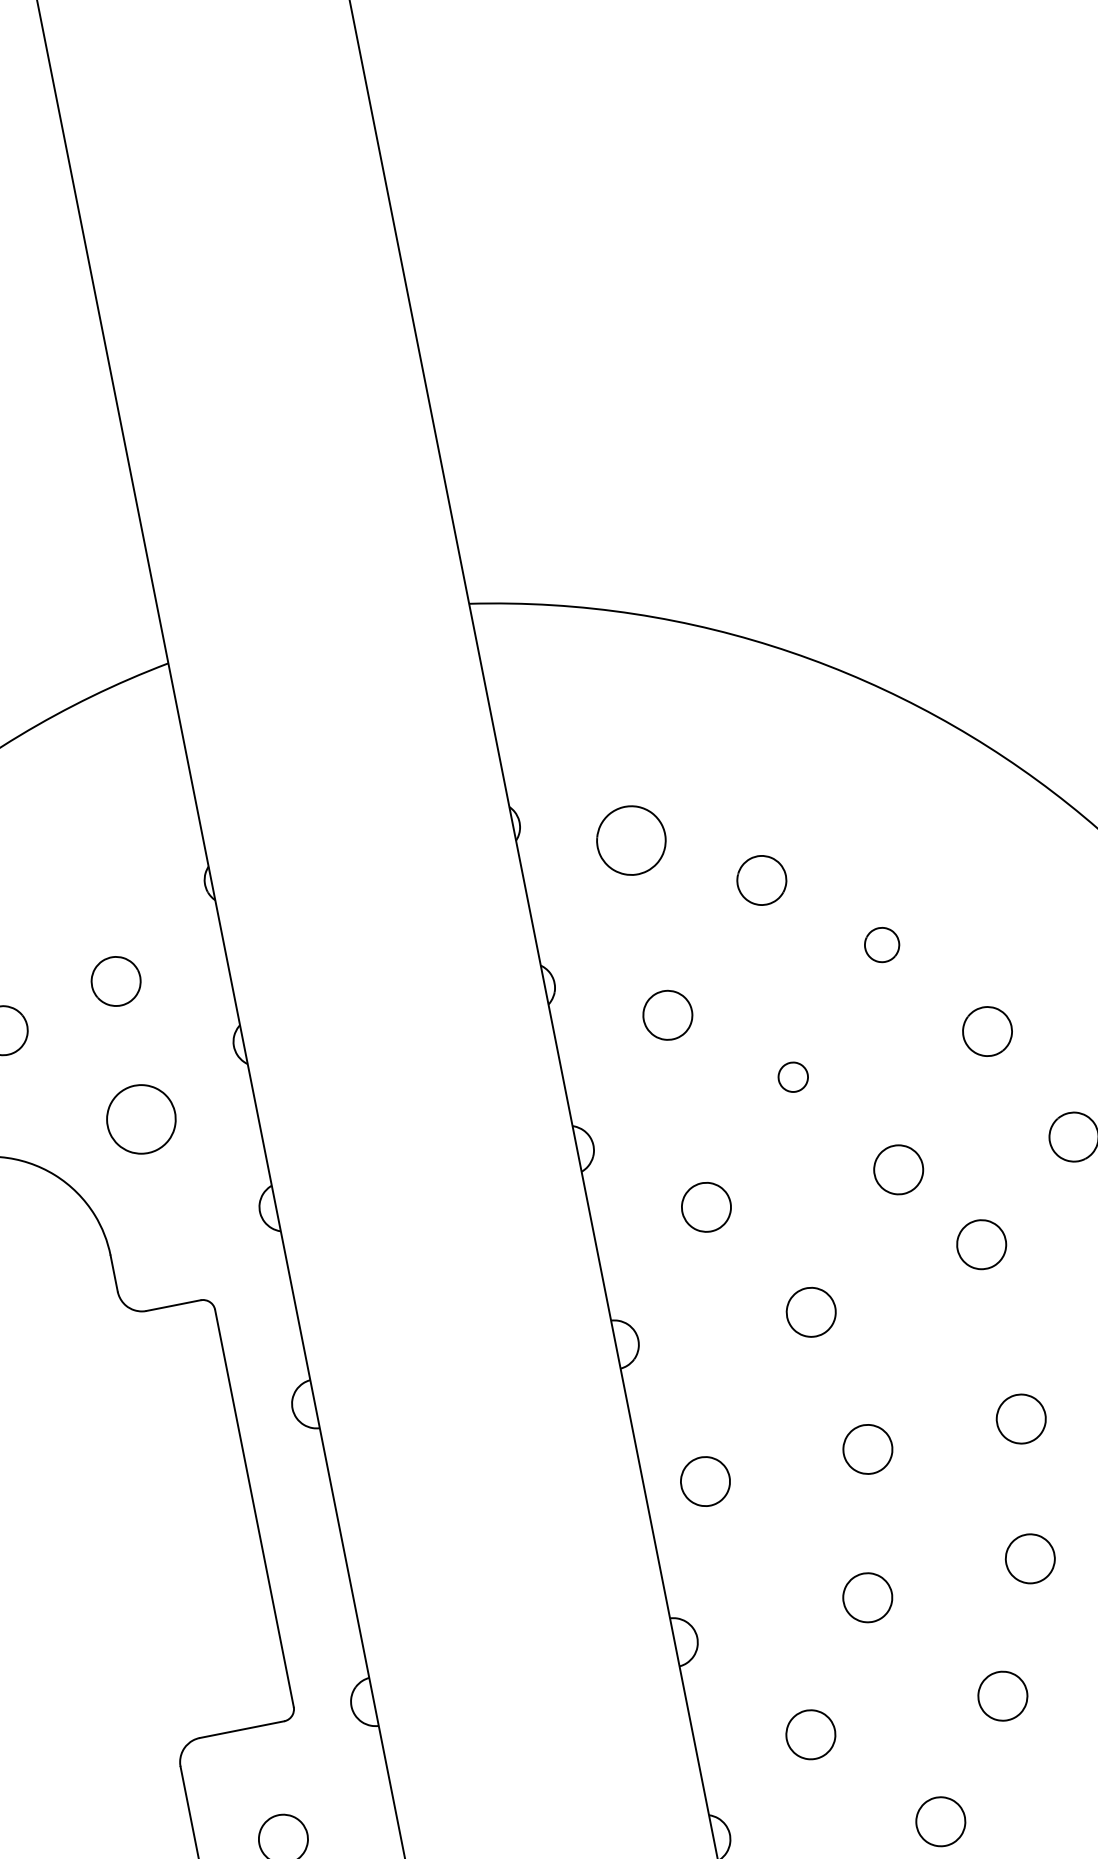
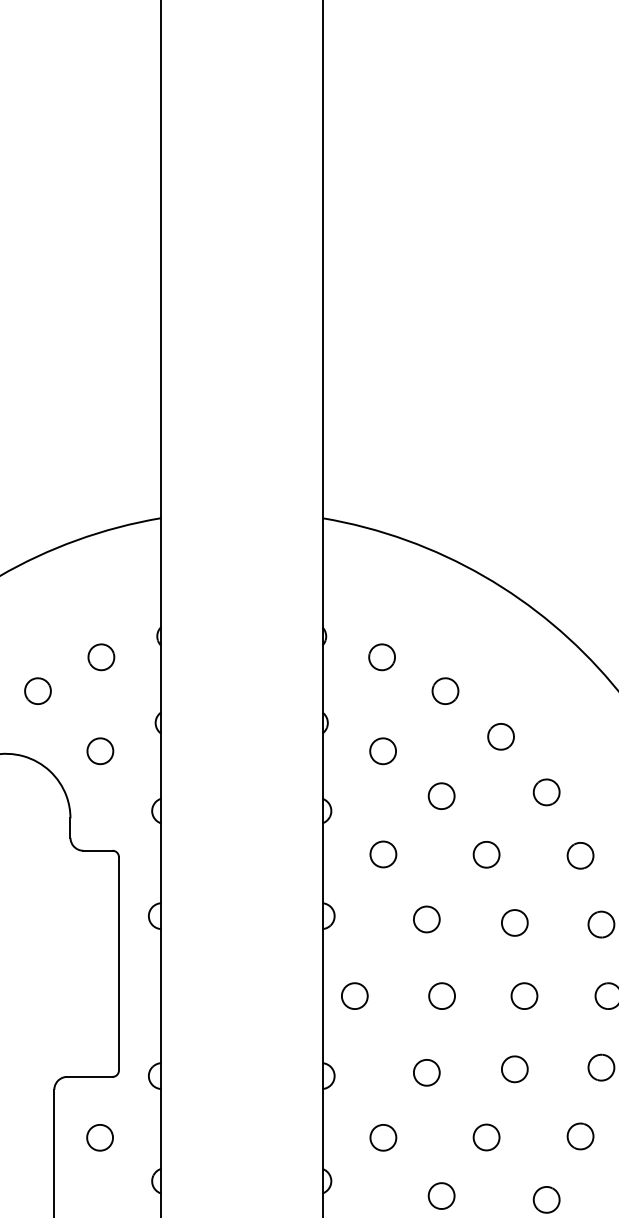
part: (630, 841) -> (381, 657), size x0.71
part: (880, 944) -> (500, 736), size x1.43
part: (116, 981) -> (101, 657), moved
part: (792, 1076) -> (441, 795), size x1.67
part: (141, 1119) -> (100, 751), size x0.71
part: (980, 1243) -> (514, 922), moved

